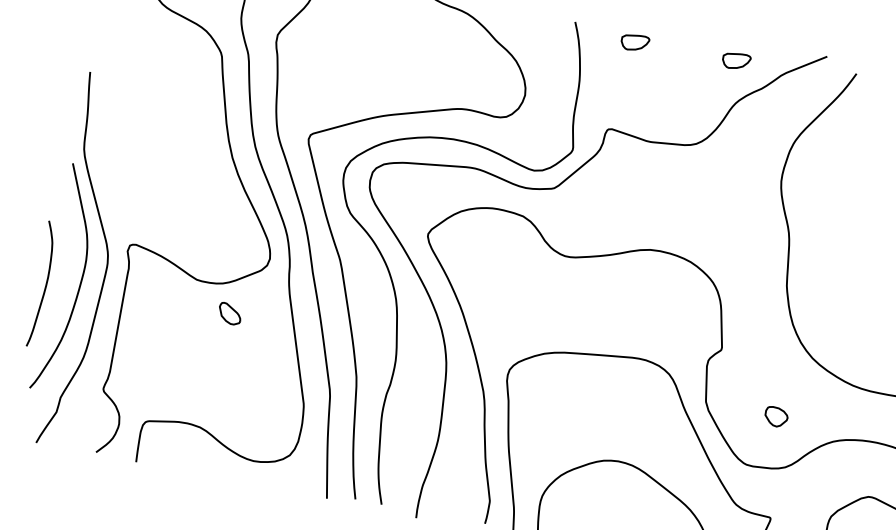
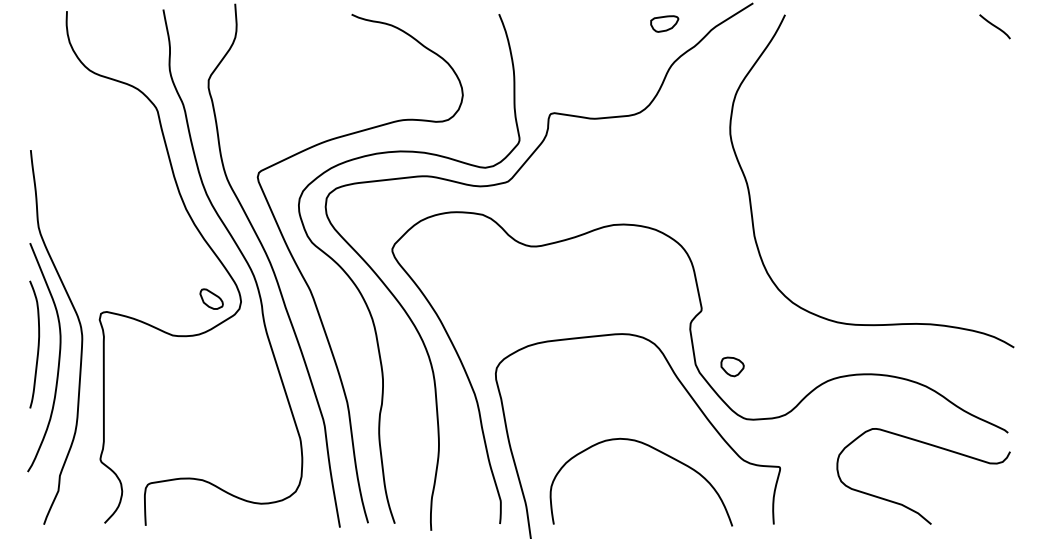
part: (634, 42) -> (561, 23), removed
curve: (45, 284) -> (37, 344), moved
part: (230, 313) -> (211, 298), moved
part: (776, 416) -> (732, 366), moved

